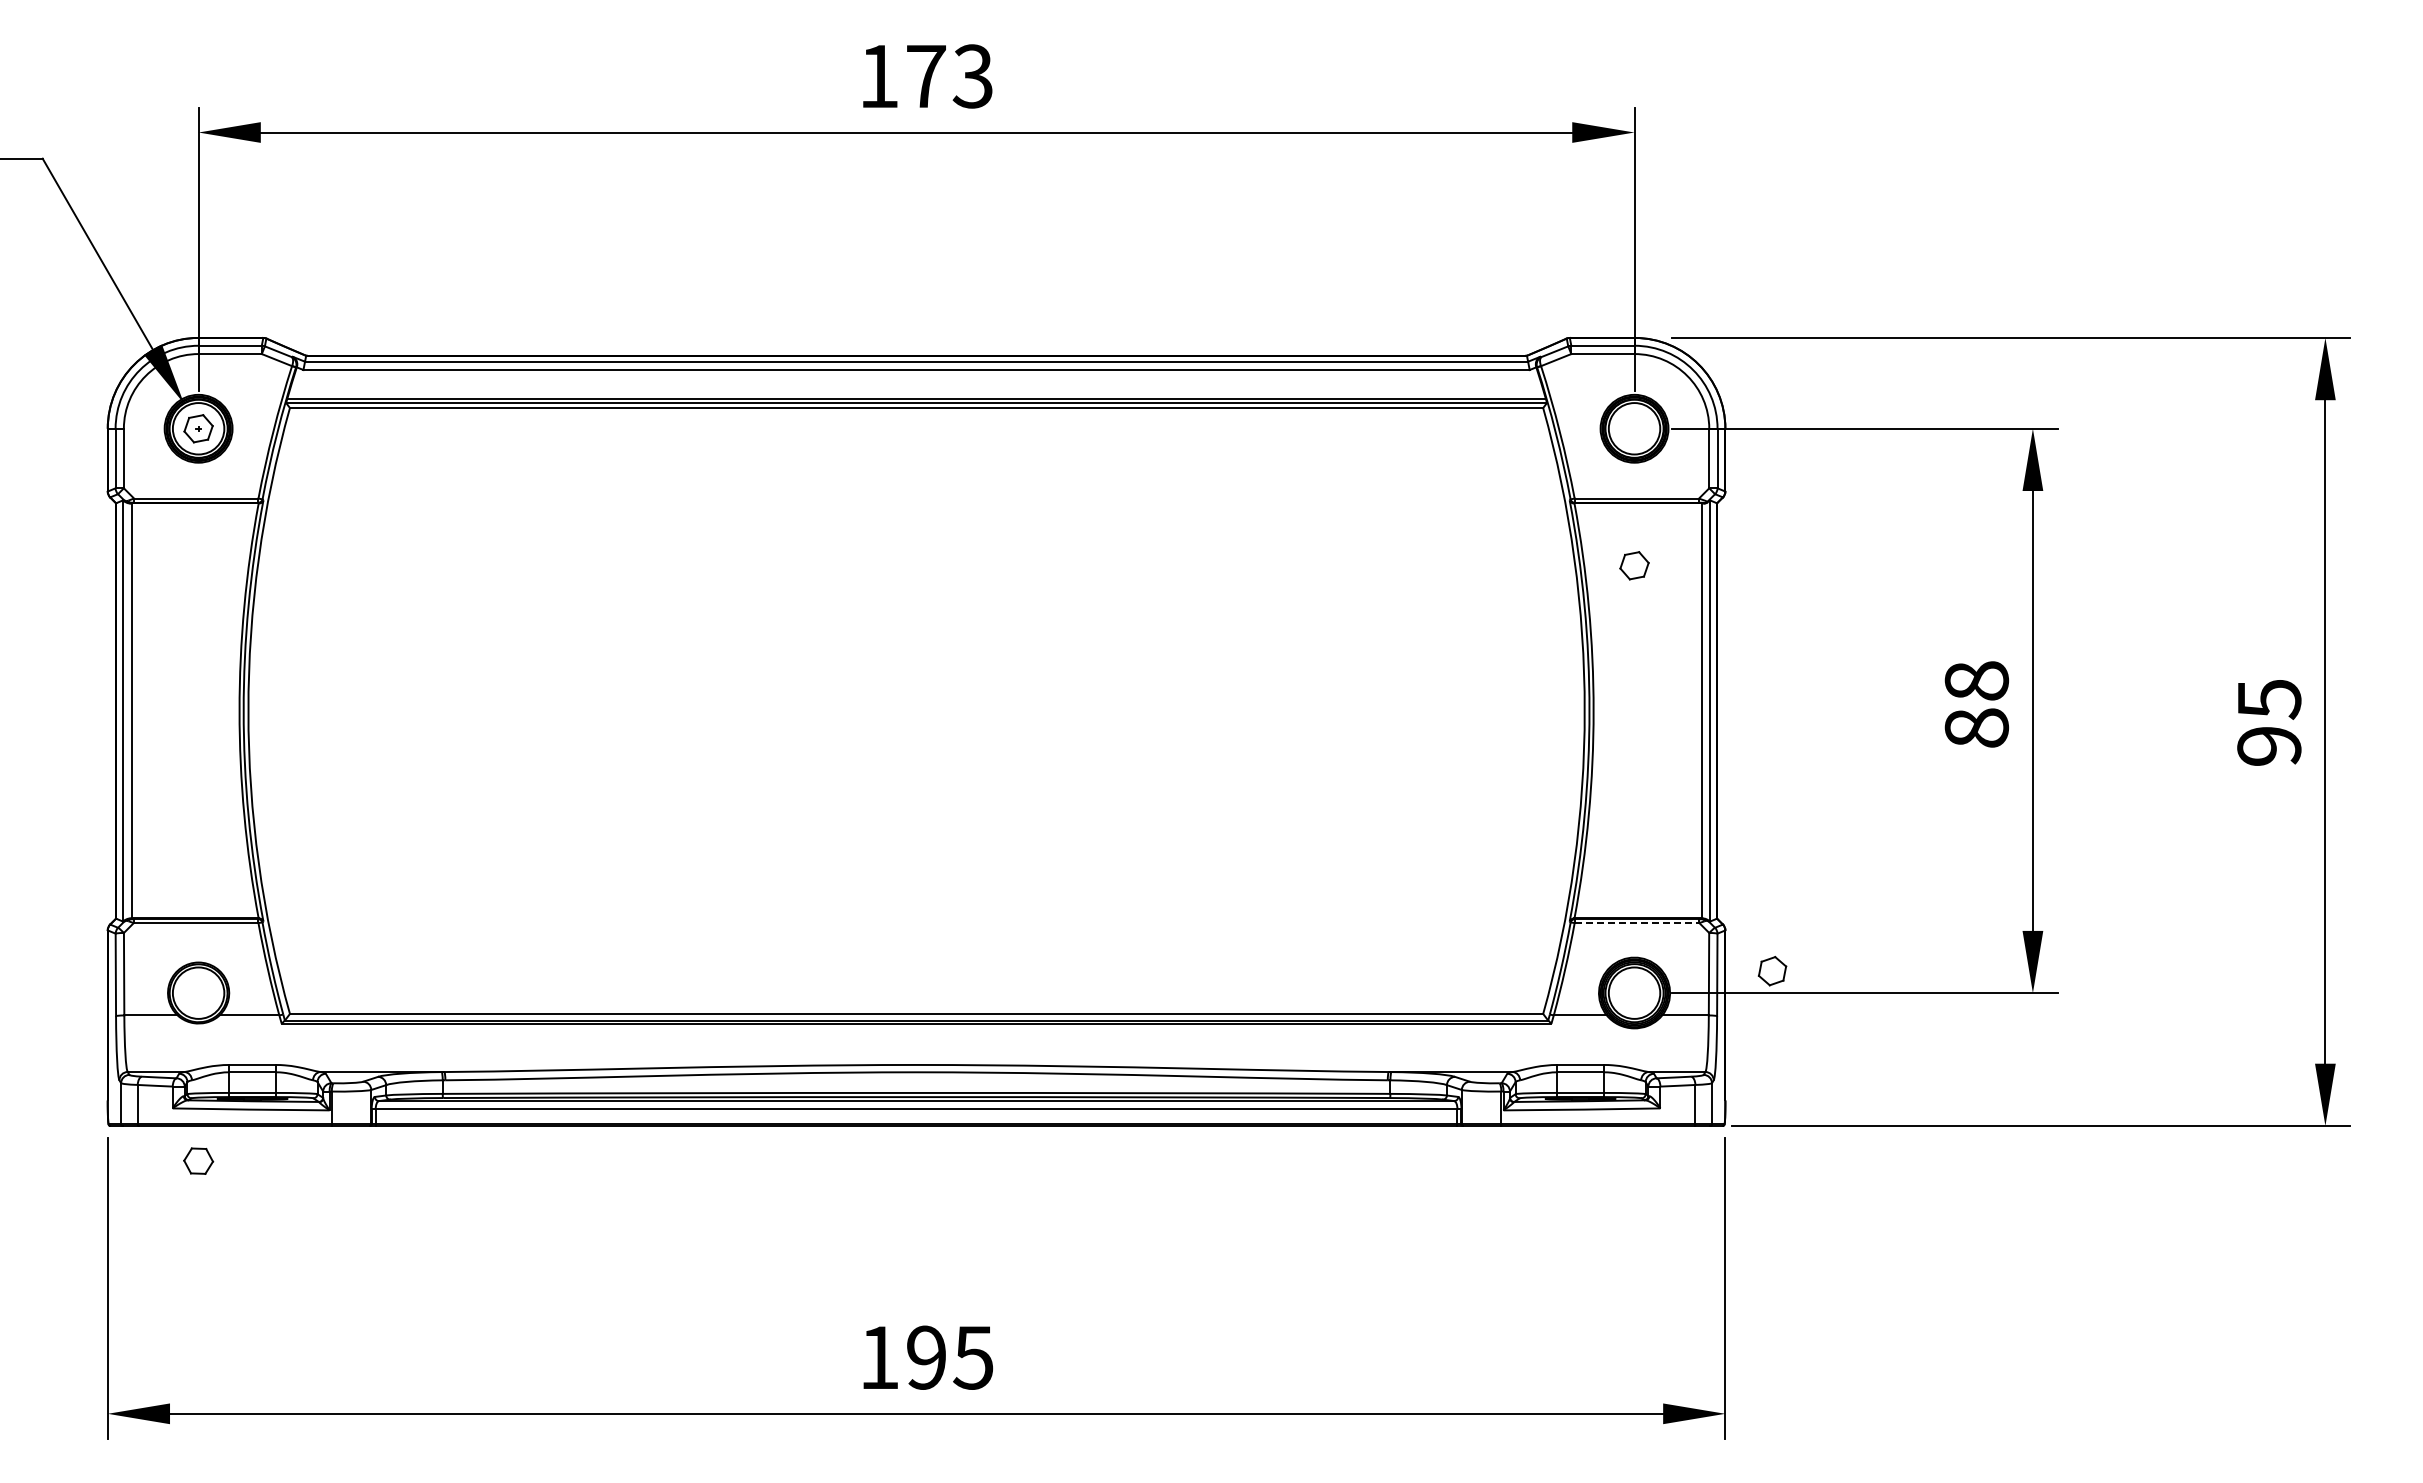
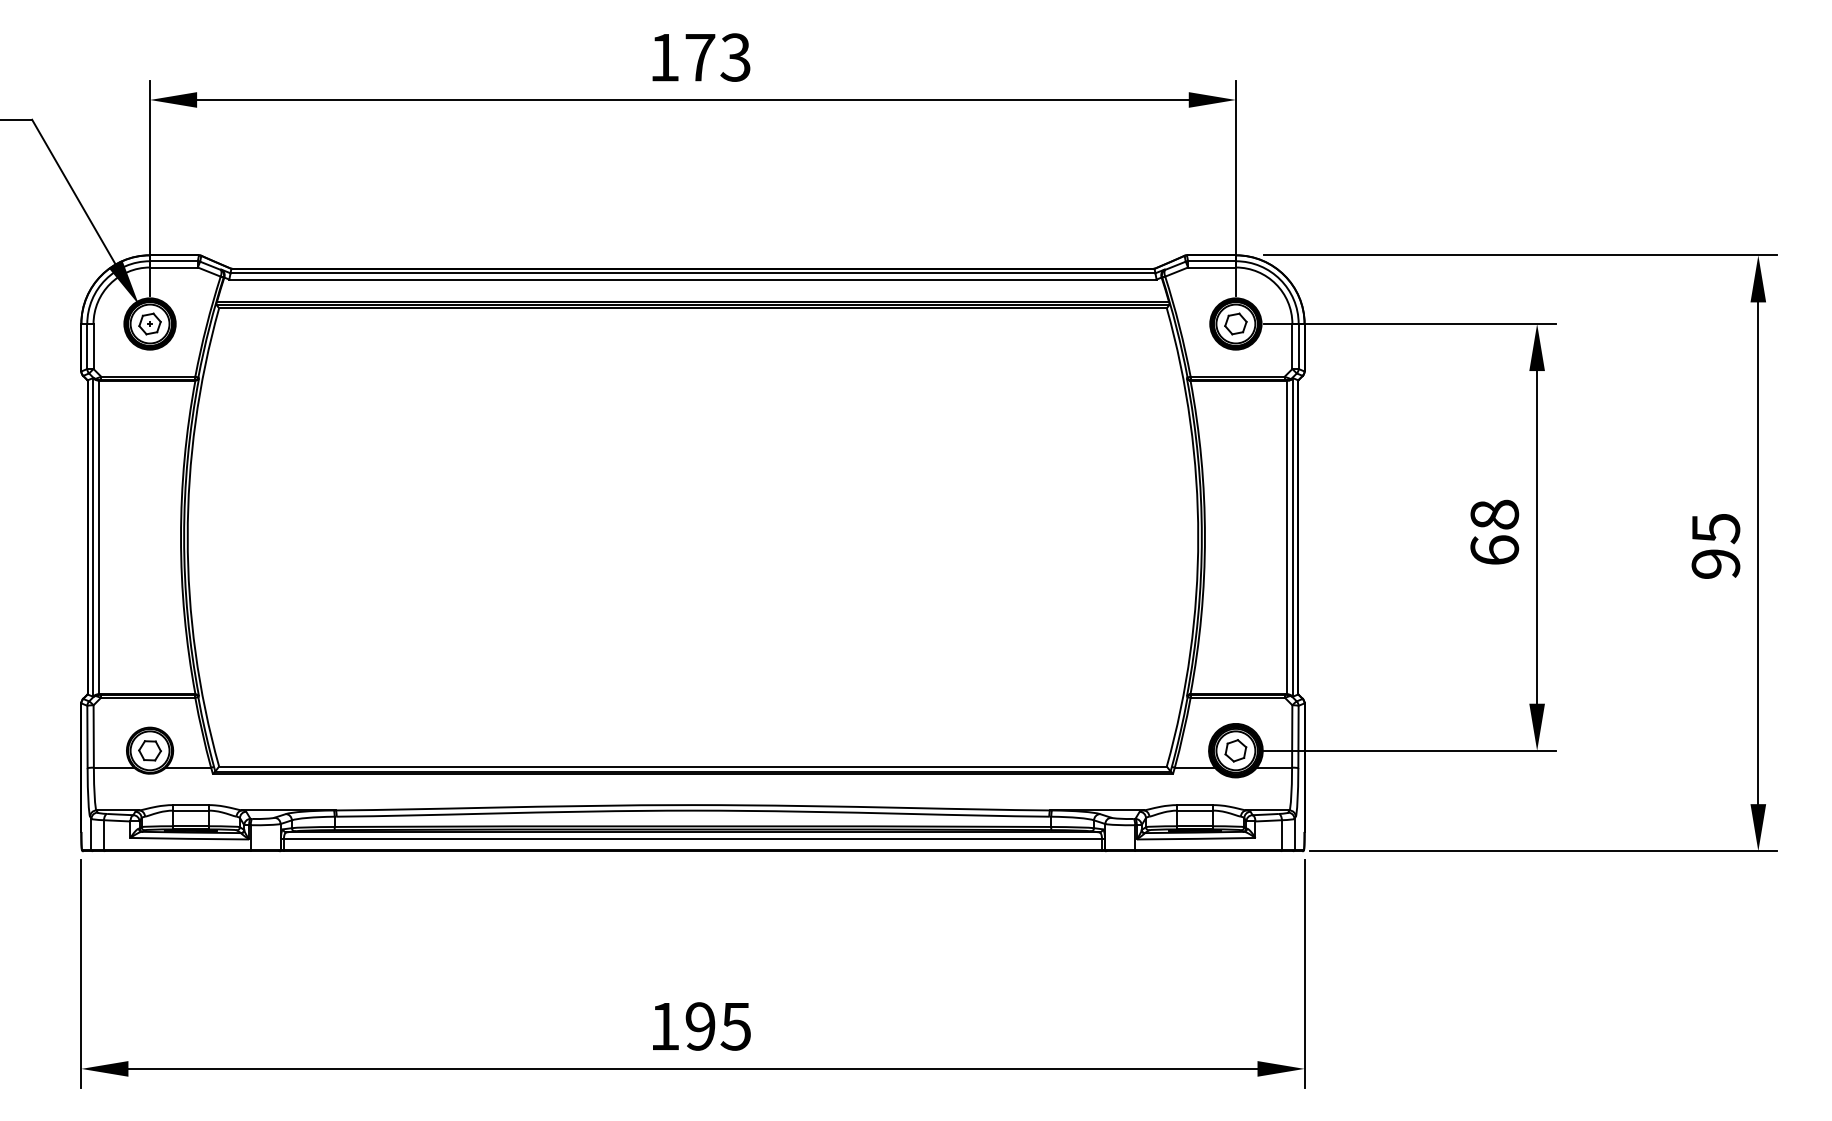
part: (1634, 565) -> (1235, 323), moved
text: (1976, 727) -> (1494, 549), 88 -> 68
line: (1637, 923) -> (1238, 698), dashed -> solid
part: (1772, 971) -> (1235, 751), moved
part: (198, 1160) -> (149, 750), moved

